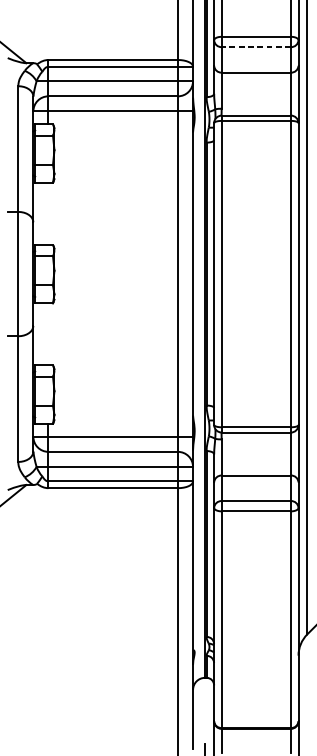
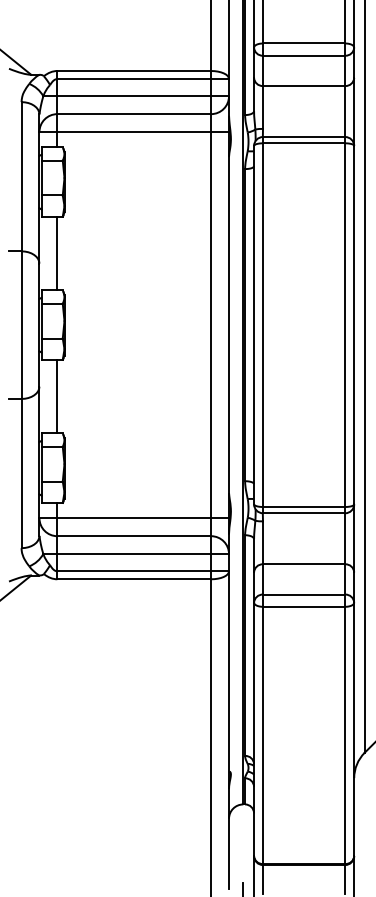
line: (255, 46) -> (303, 55), dashed -> solid
line: (48, 213) -> (57, 253), added
line: (48, 334) -> (57, 396), added

